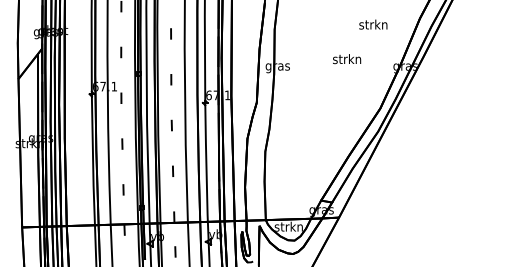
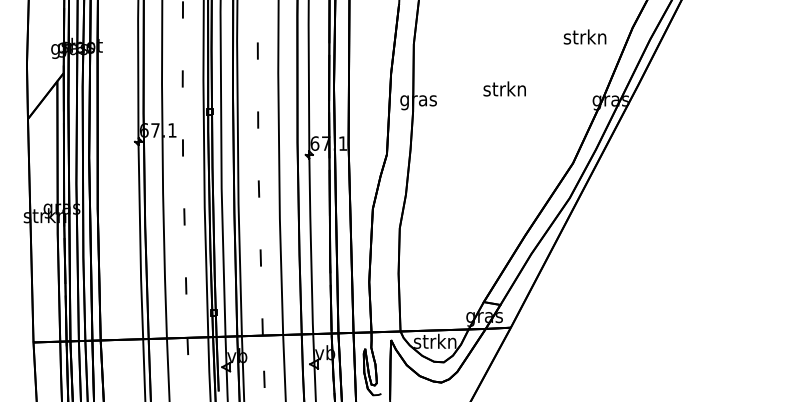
text: (373, 24) -> (585, 36), moved
text: (347, 59) -> (505, 89), moved

